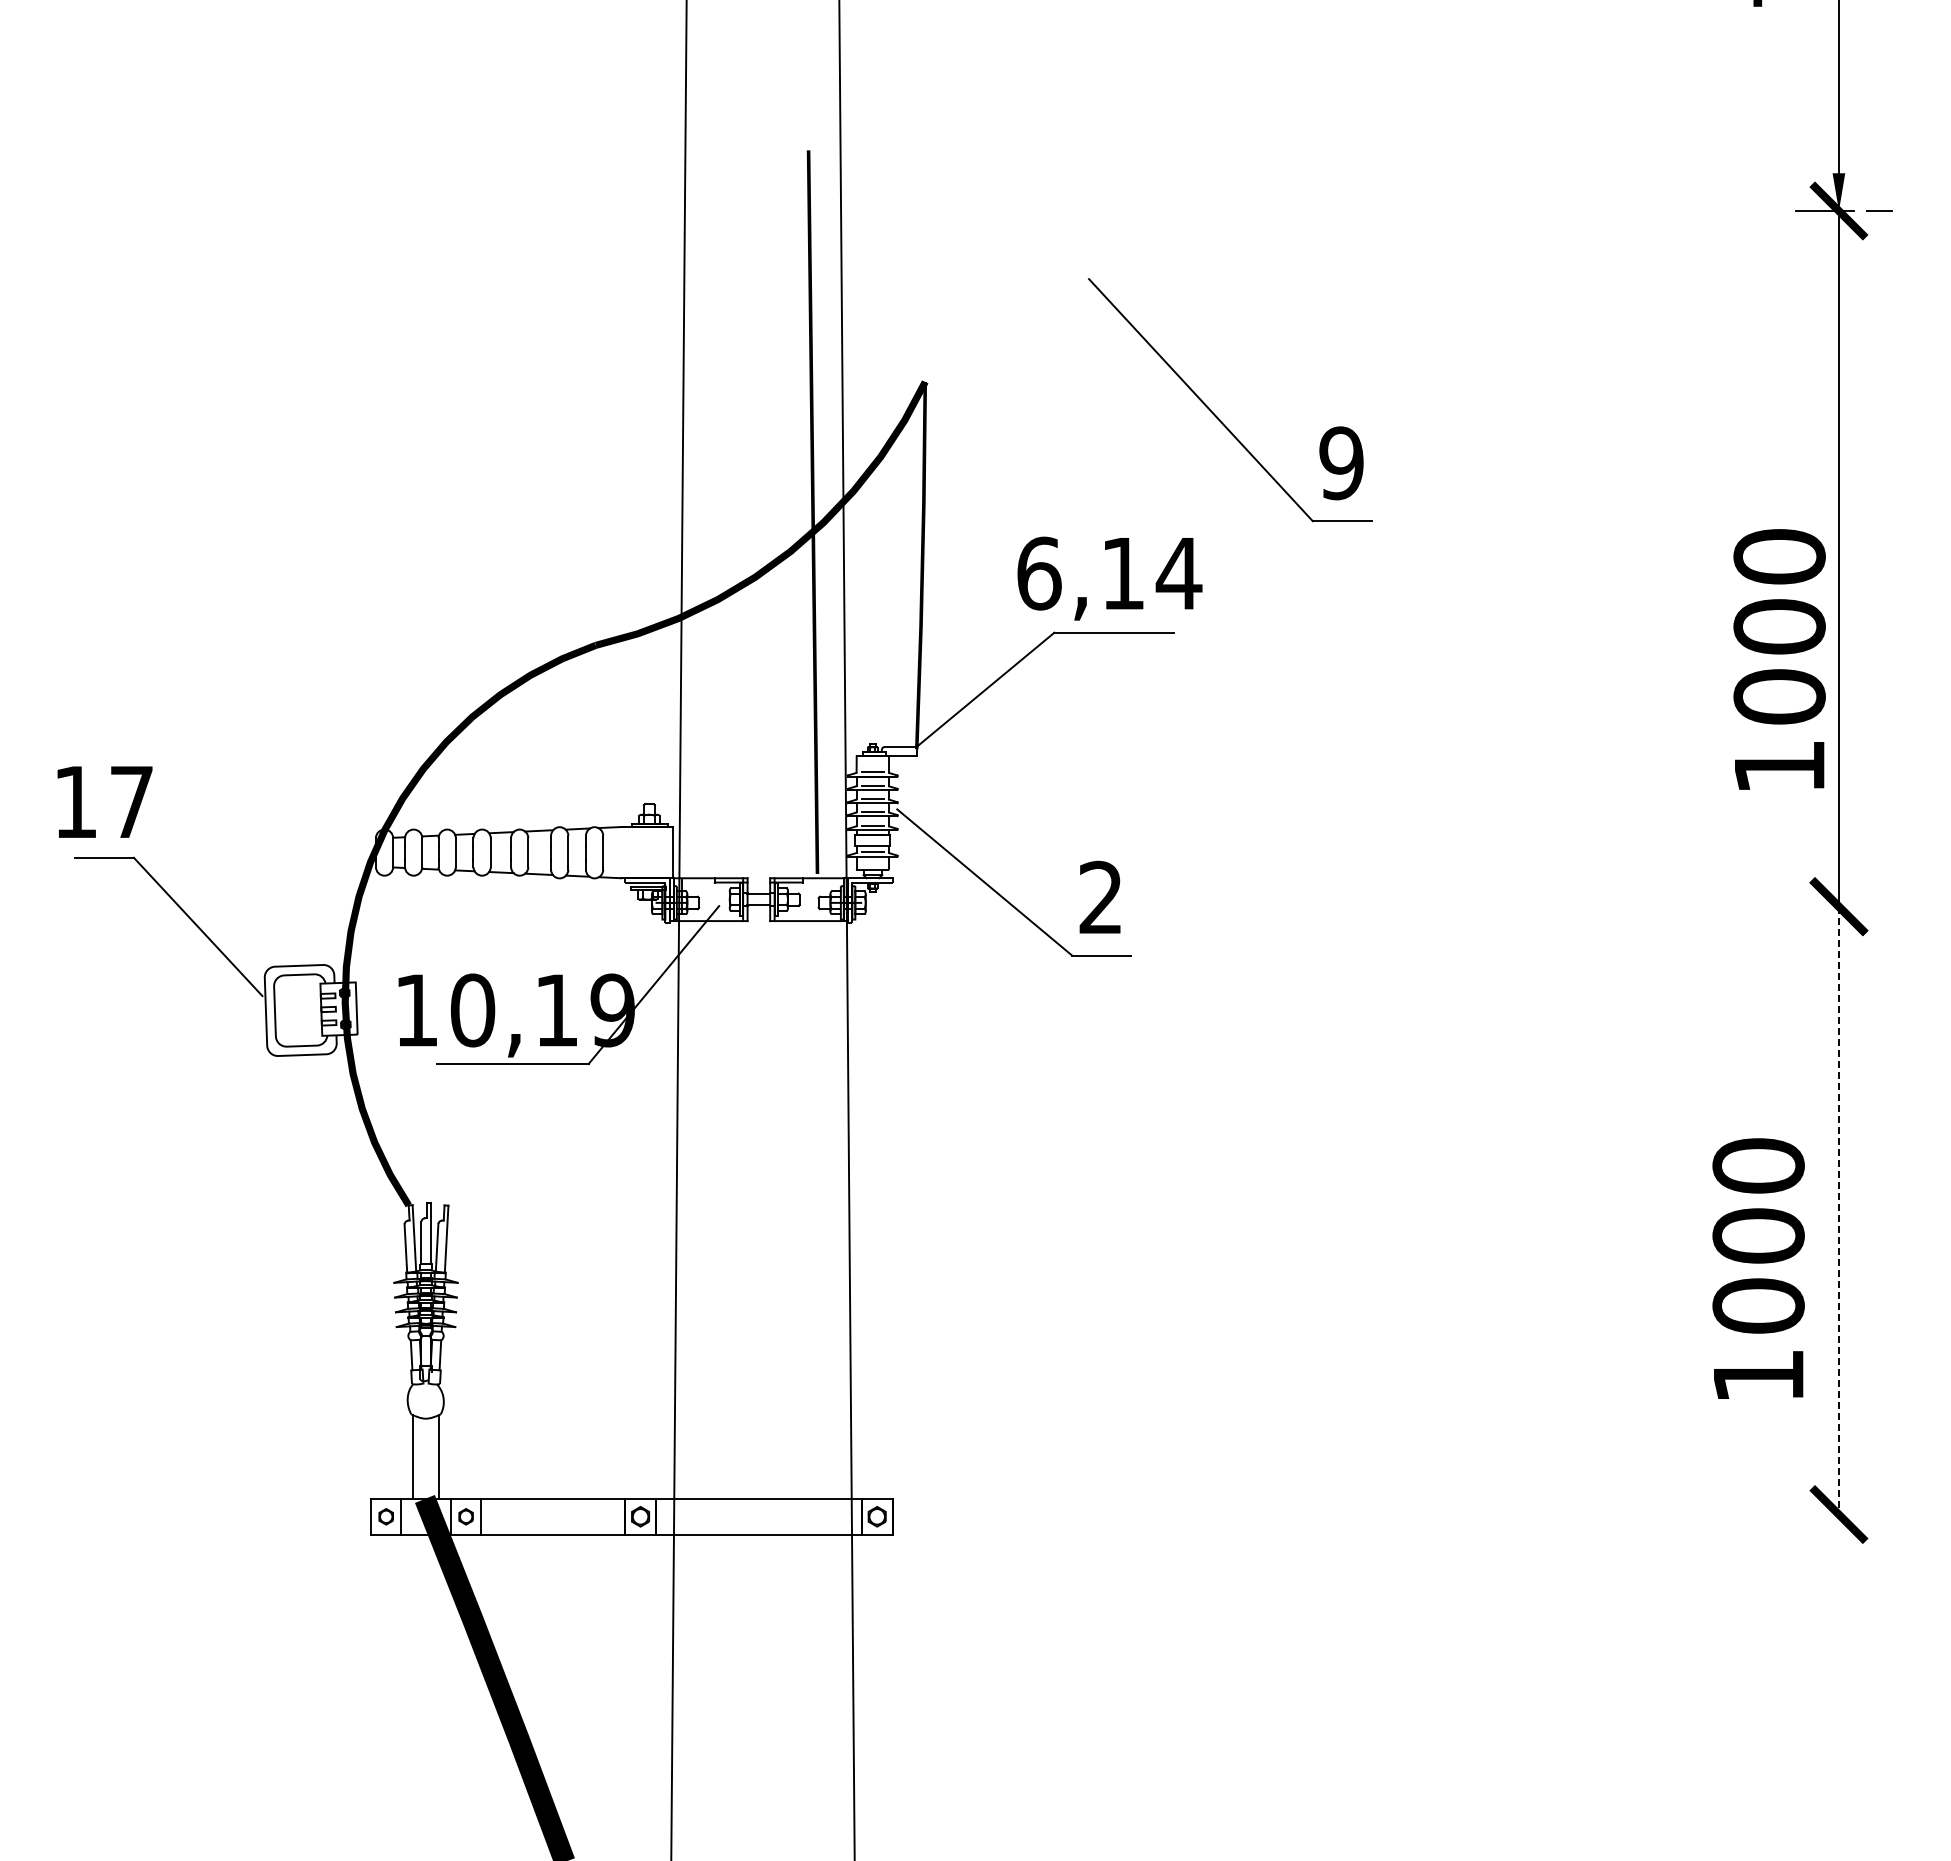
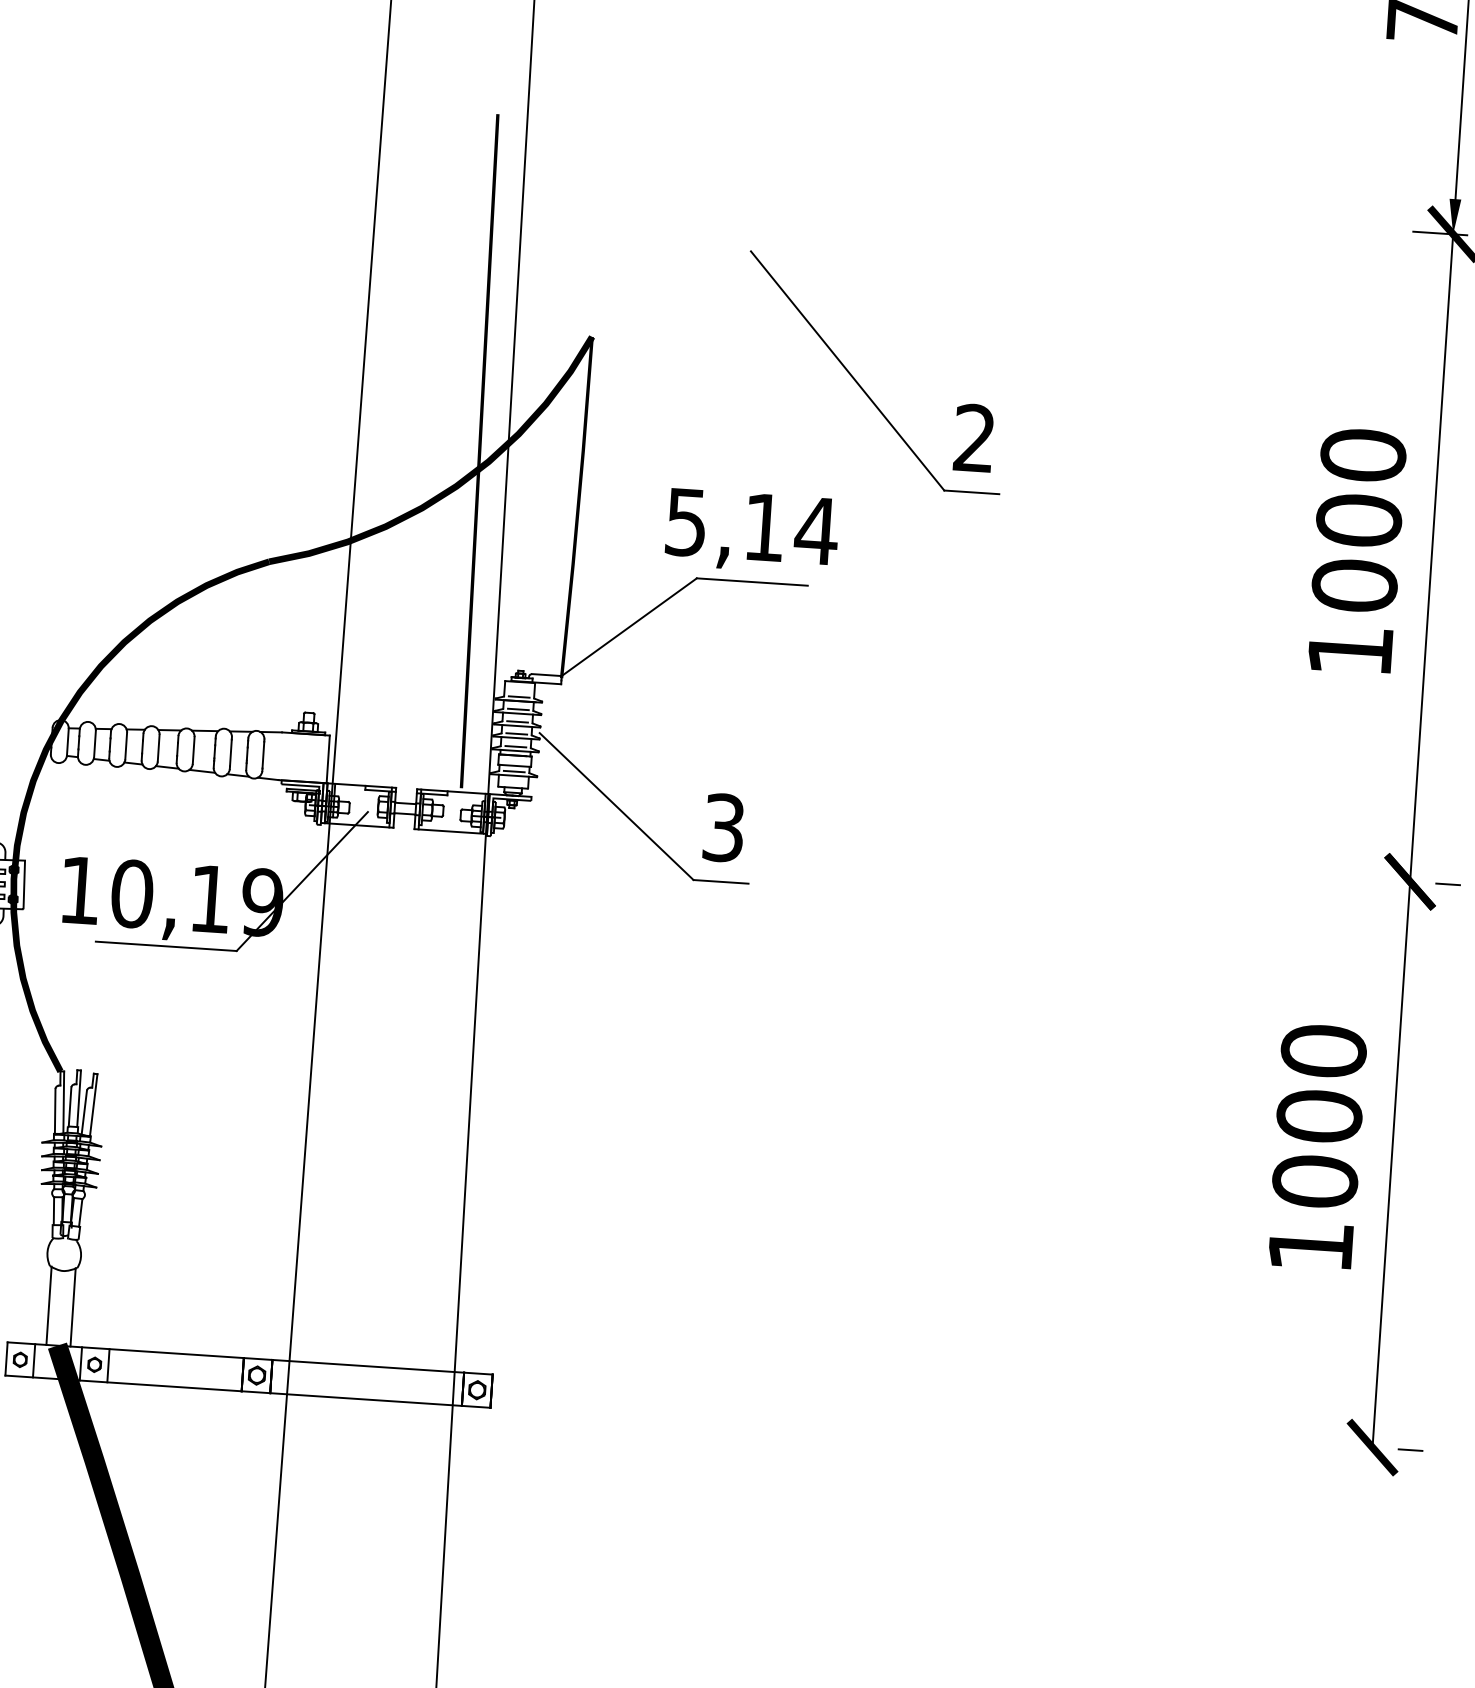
text: (1341, 463) -> (974, 438), 9 -> 2
text: (1039, 573) -> (686, 522), 6,14 -> 5,14
text: (1779, 659) -> (1356, 550), moved
text: (1100, 897) -> (723, 827), 2 -> 3
line: (1879, 906) -> (1447, 884), added
line: (1838, 1210) -> (1390, 1164), dashed -> solid
text: (1758, 1268) -> (1317, 1146), moved
line: (1879, 1514) -> (1410, 1450), added

